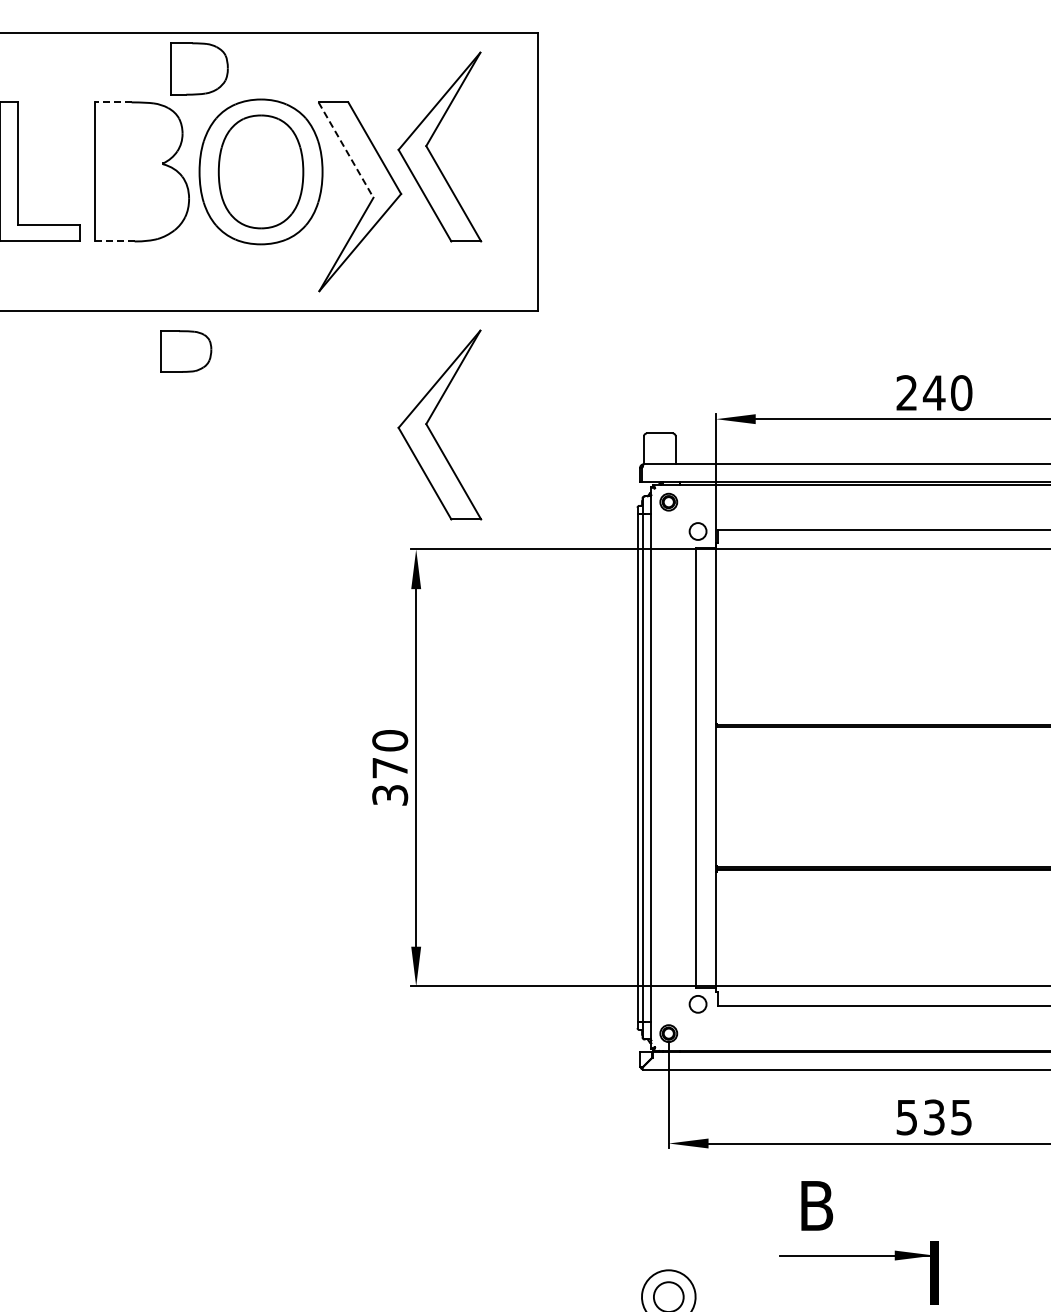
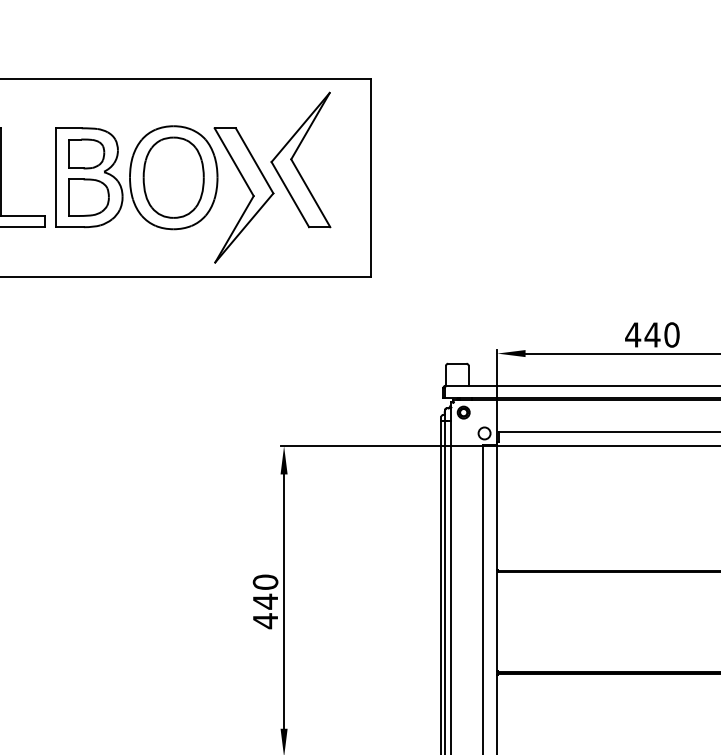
part: (199, 68) -> (88, 197), moved
line: (112, 102) -> (68, 128), dashed -> solid
line: (346, 150) -> (234, 162), dashed -> solid
line: (114, 241) -> (69, 227), dashed -> solid
part: (186, 351) -> (86, 153), moved
text: (906, 392) -> (632, 334), 240 -> 440
part: (430, 429) -> (294, 360), removed
text: (390, 781) -> (265, 611), 370 -> 440

